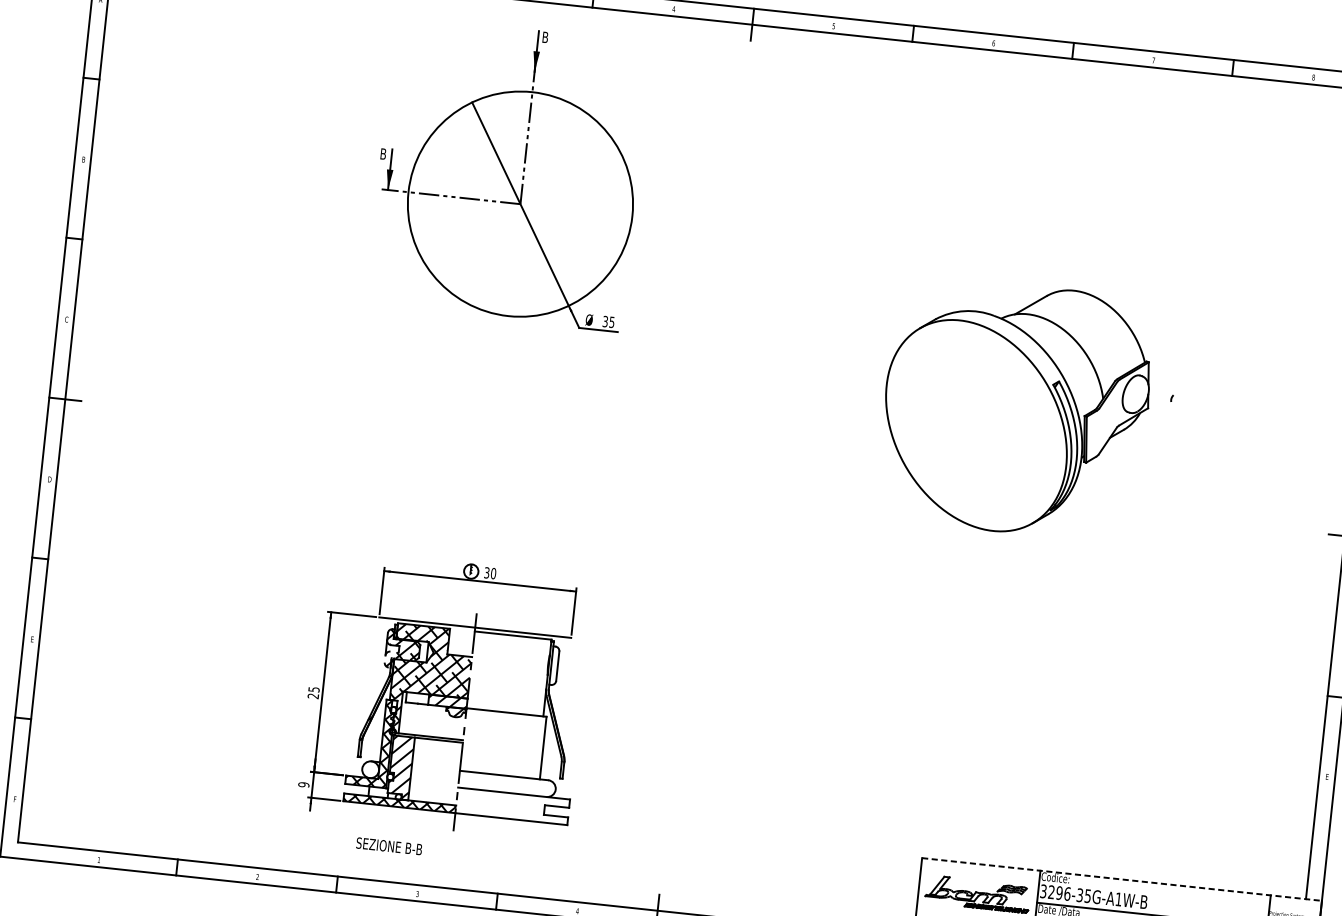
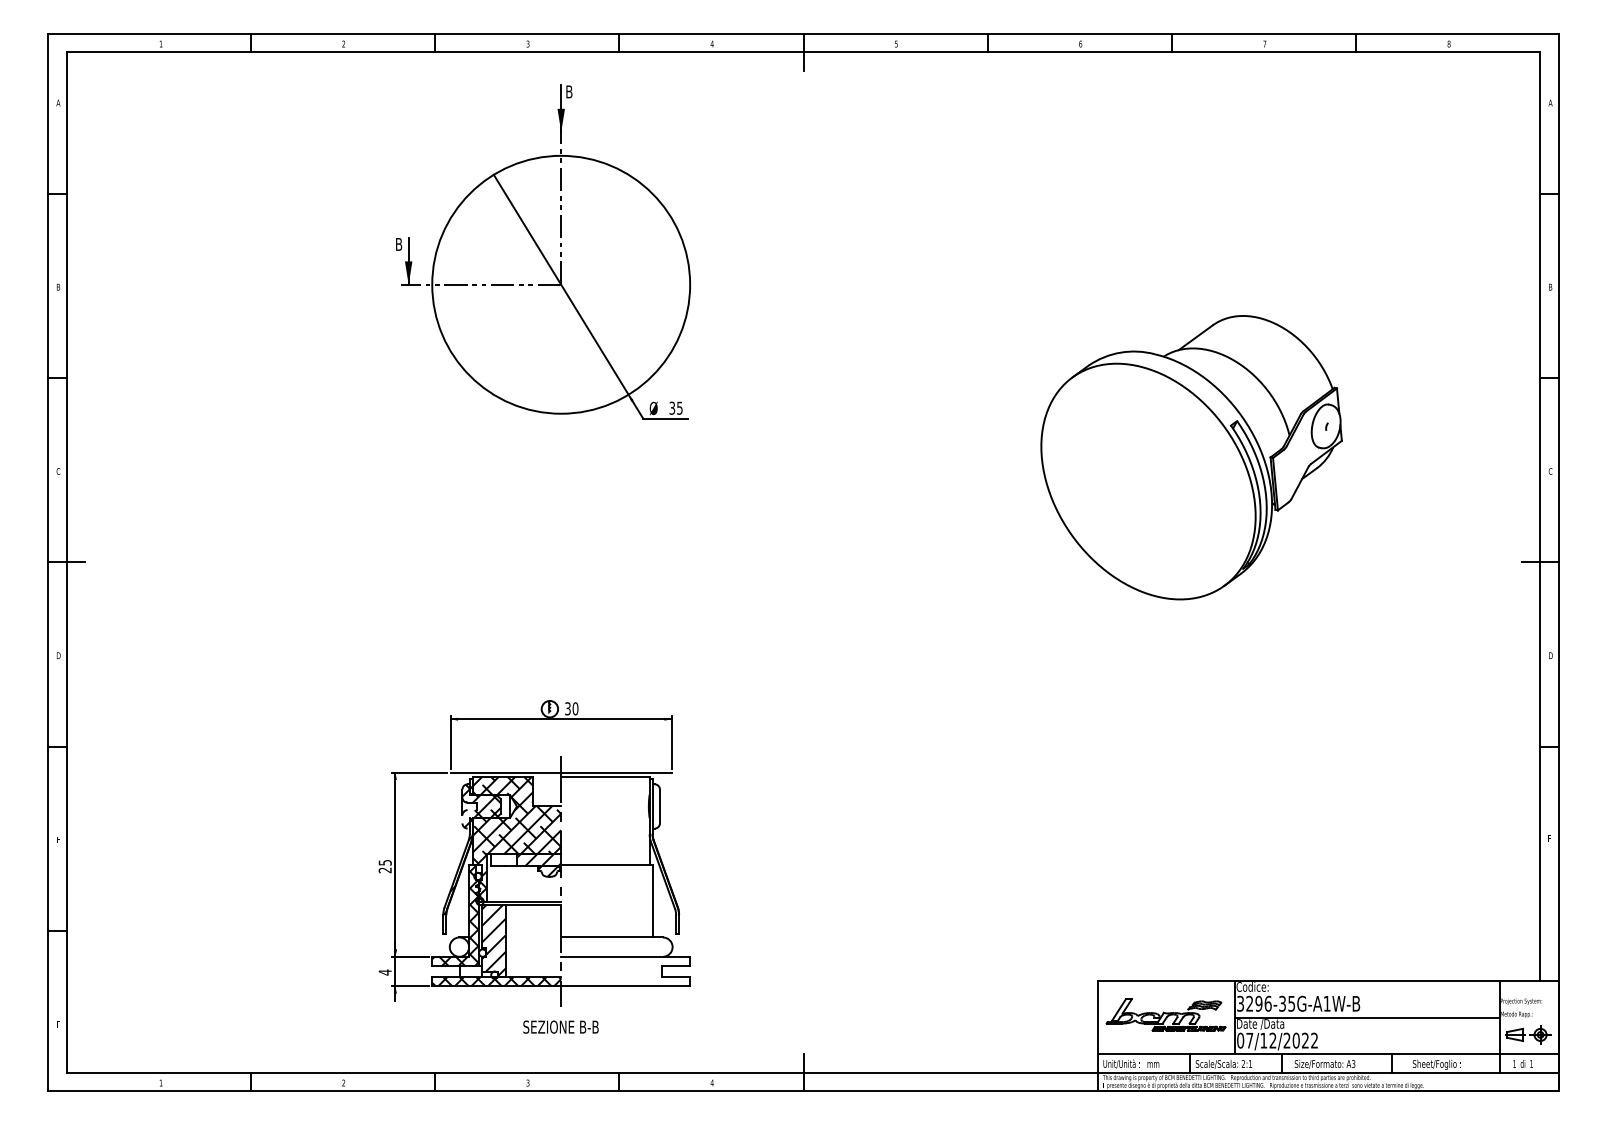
part: (1016, 408) -> (1191, 457), moved
text: (303, 784) -> (384, 972), 9 -> 4
text: (388, 845) -> (560, 1026), moved
line: (1122, 879) -> (1329, 980), dashed -> solid

